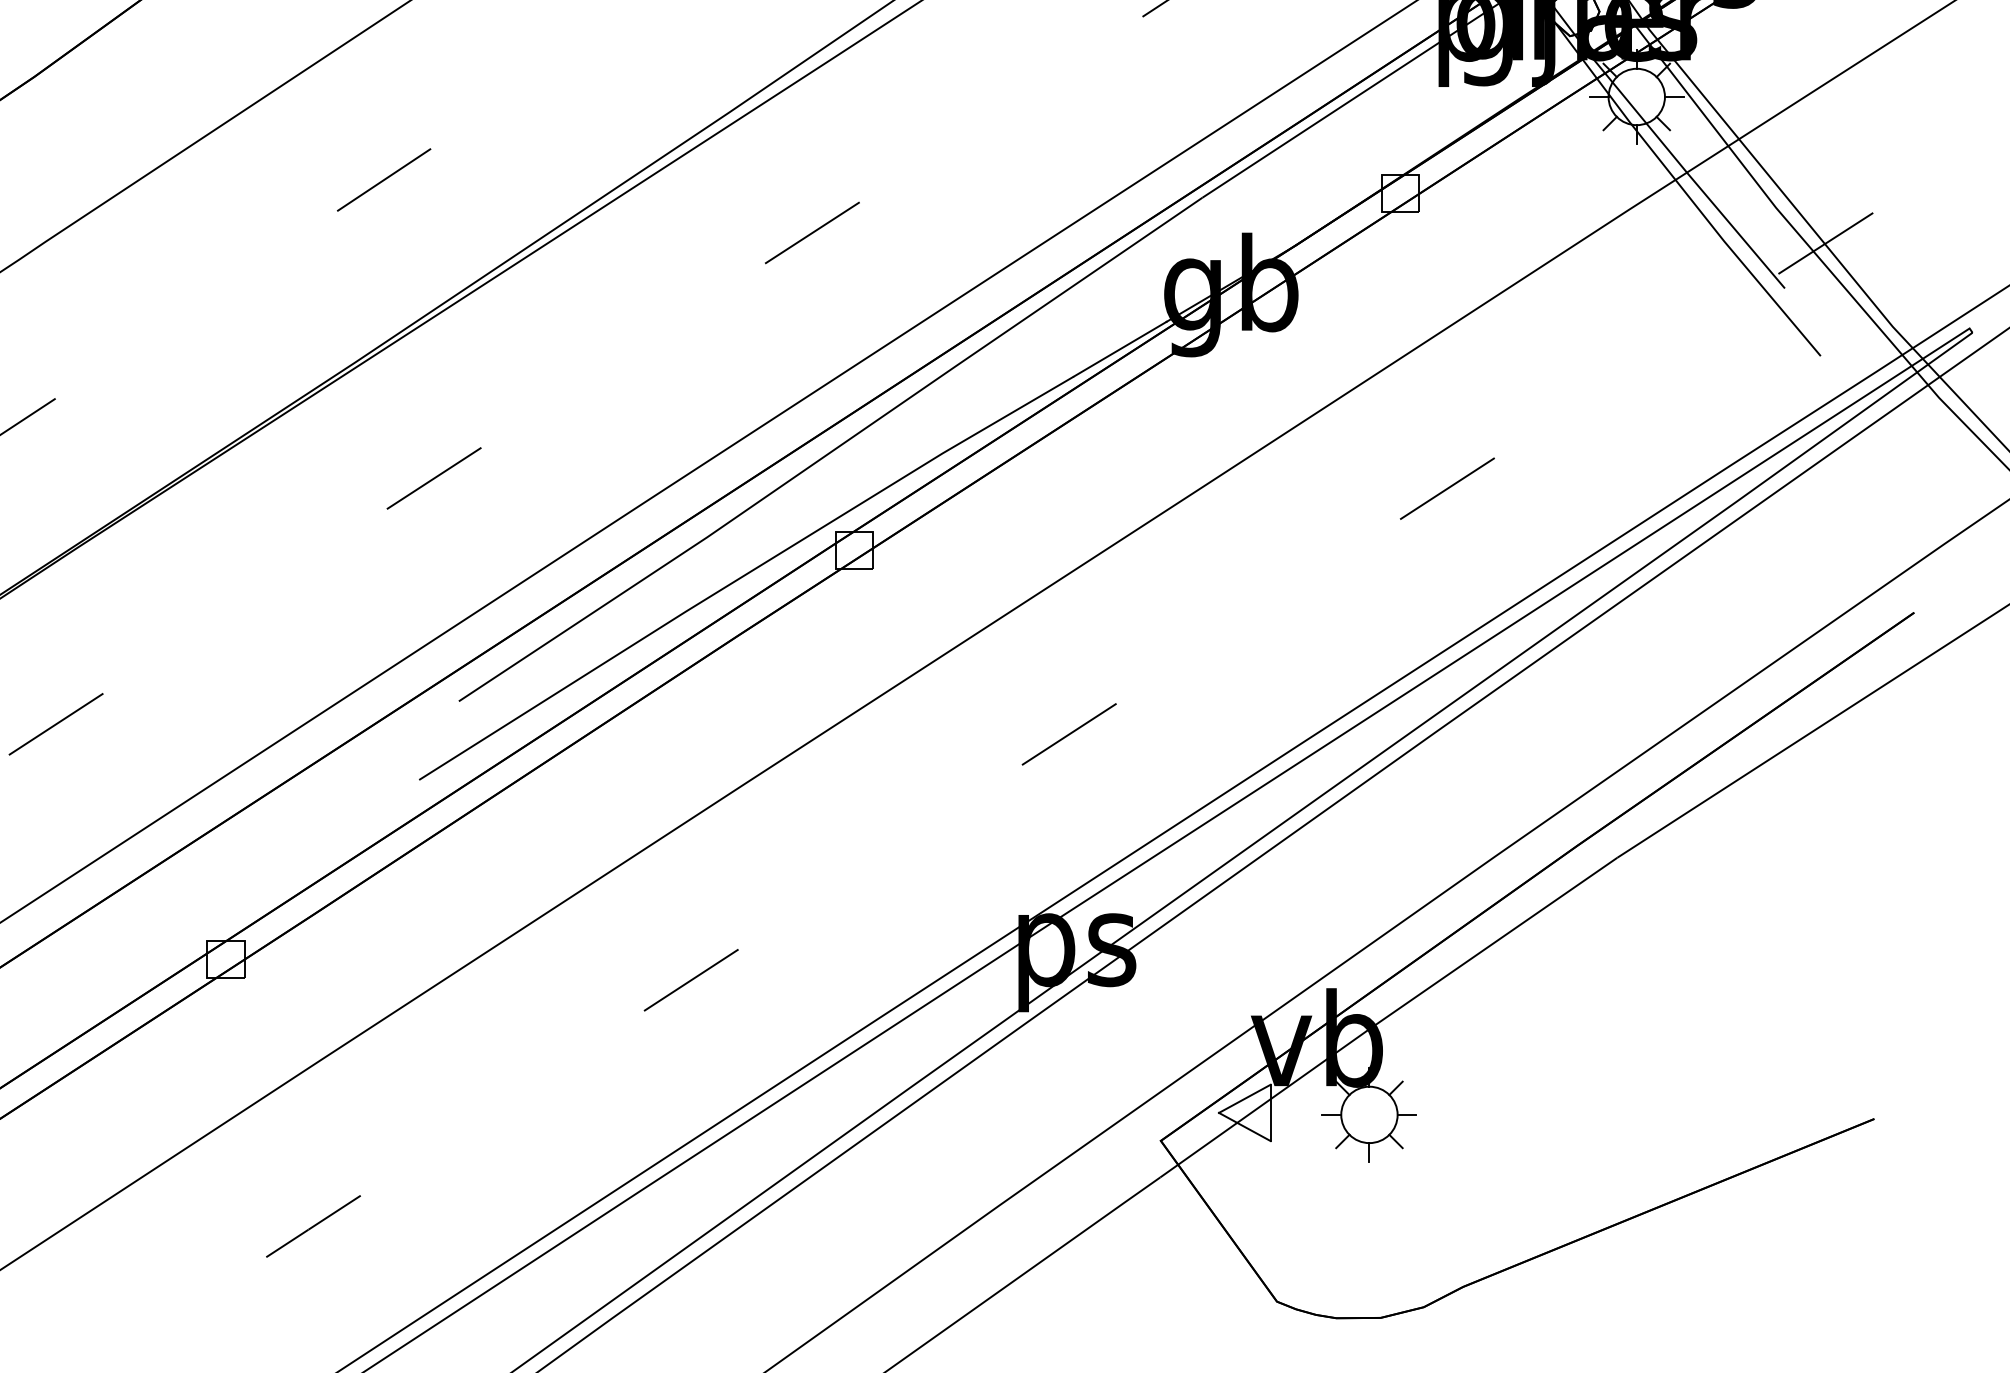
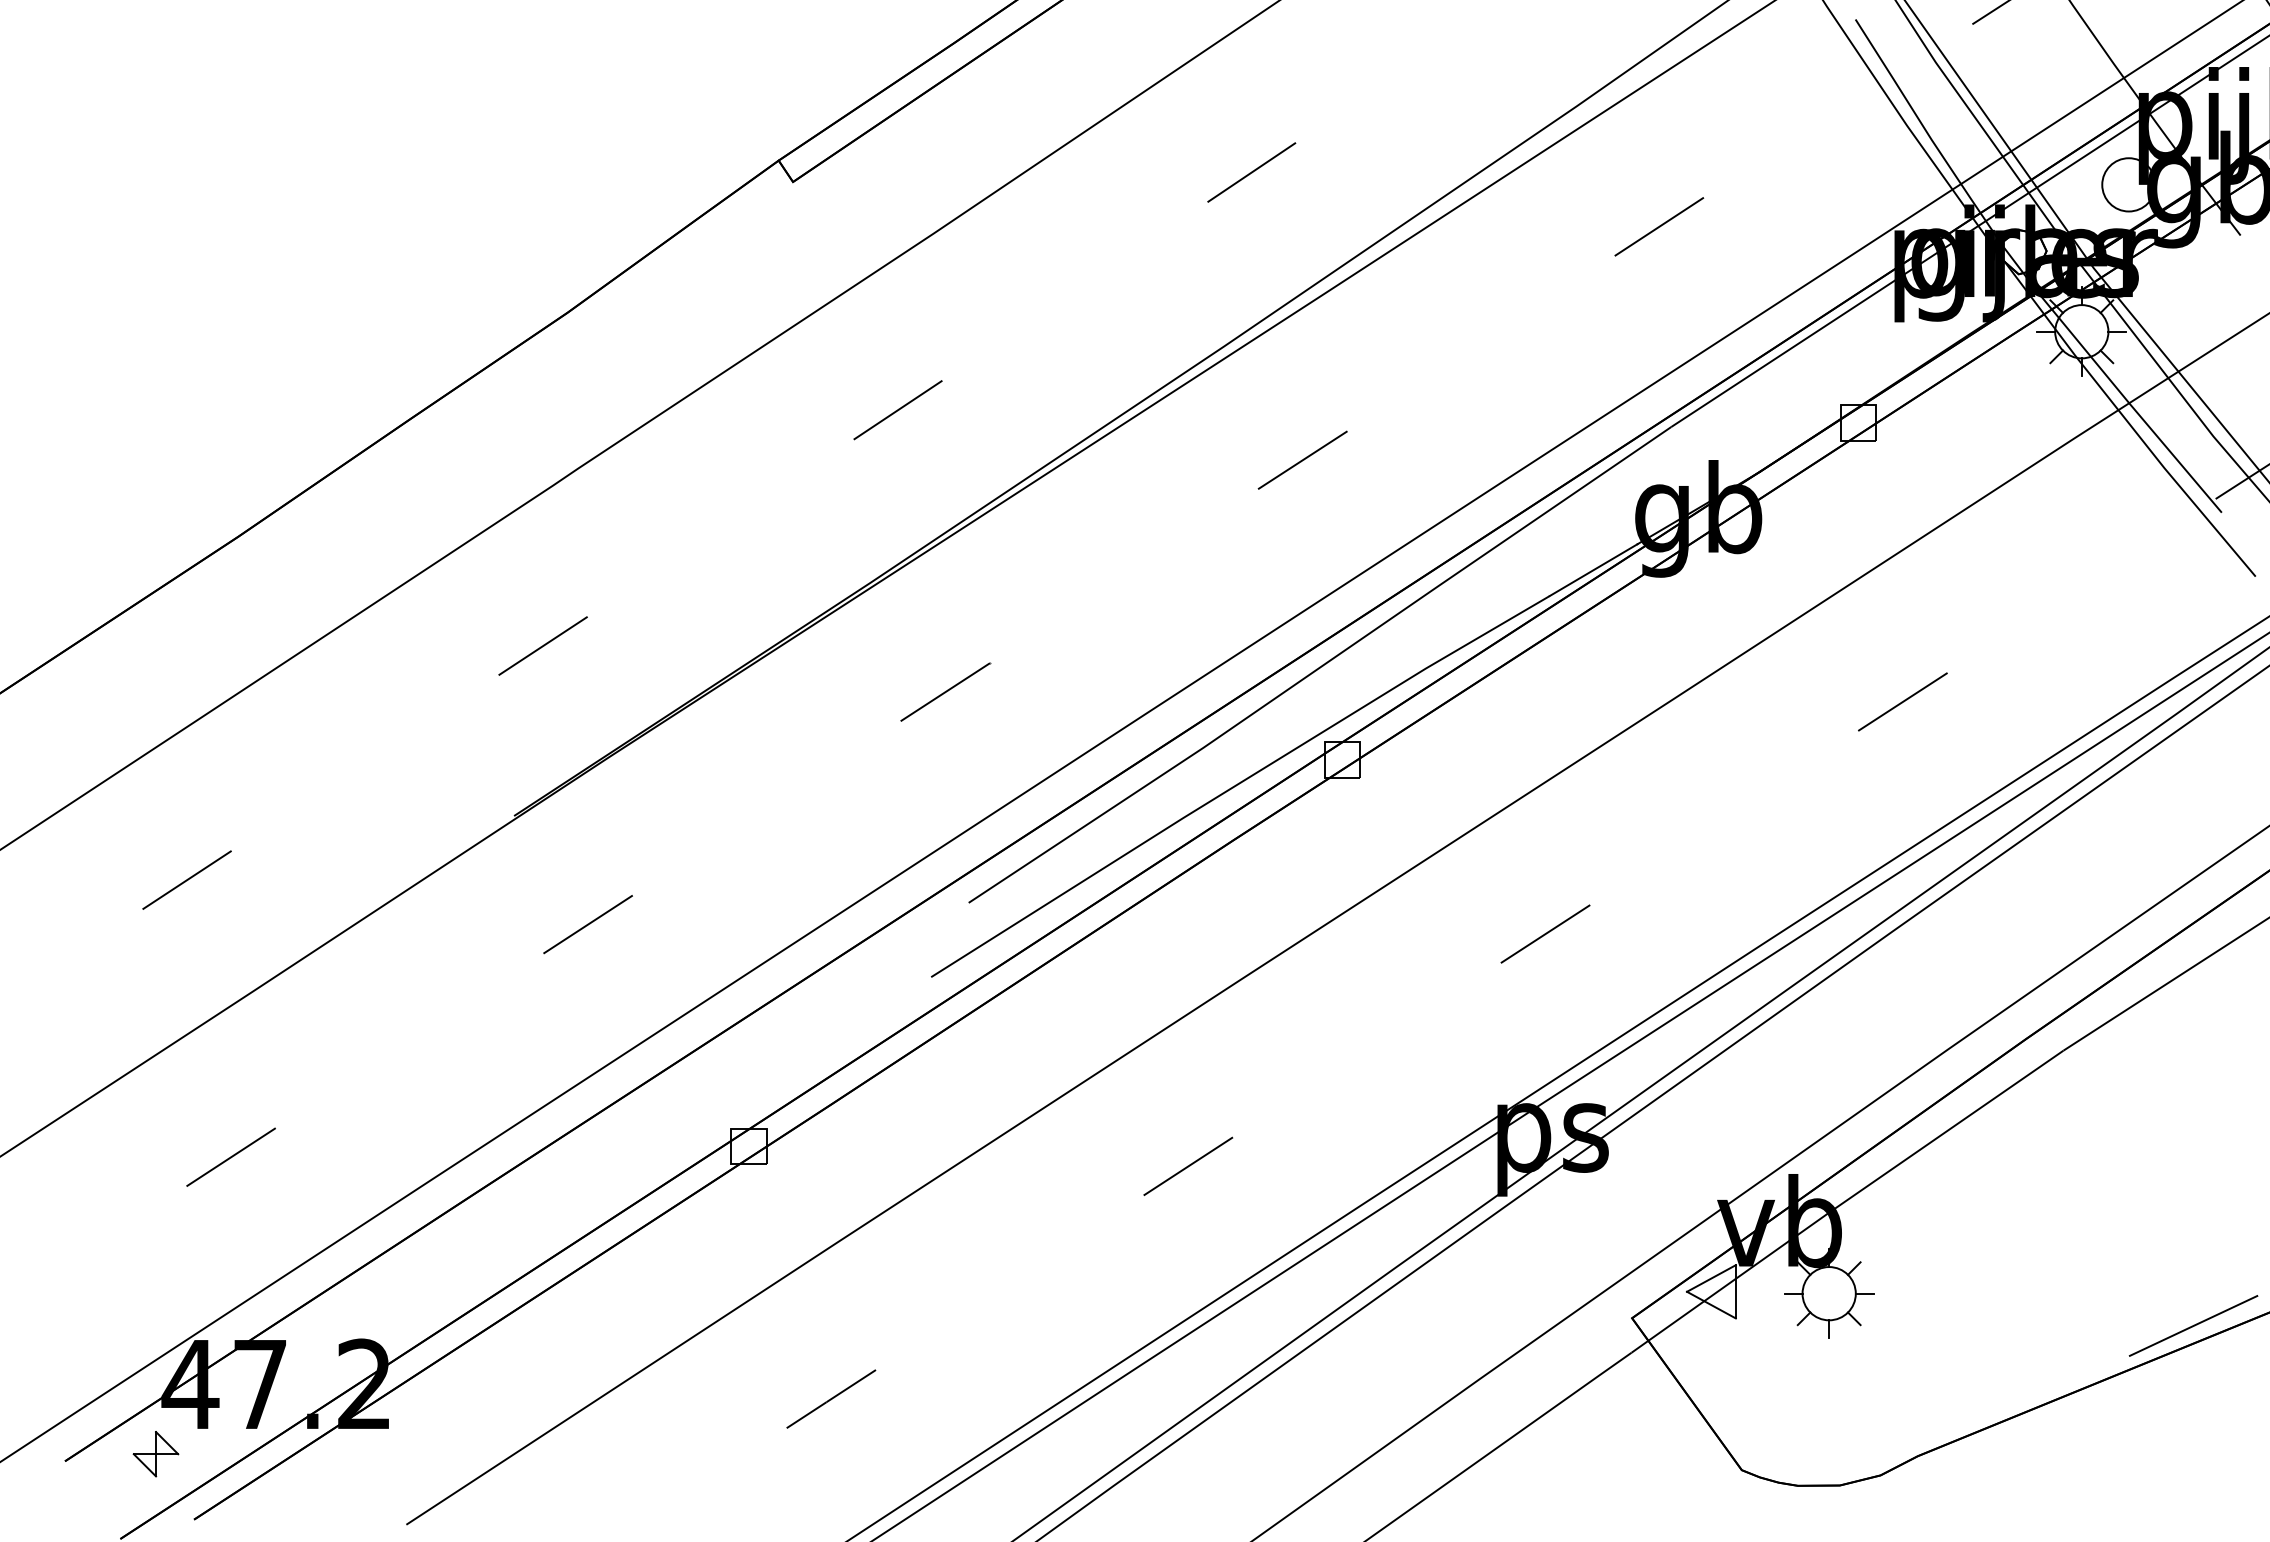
line: (1754, 1148) -> (2193, 1325), added

